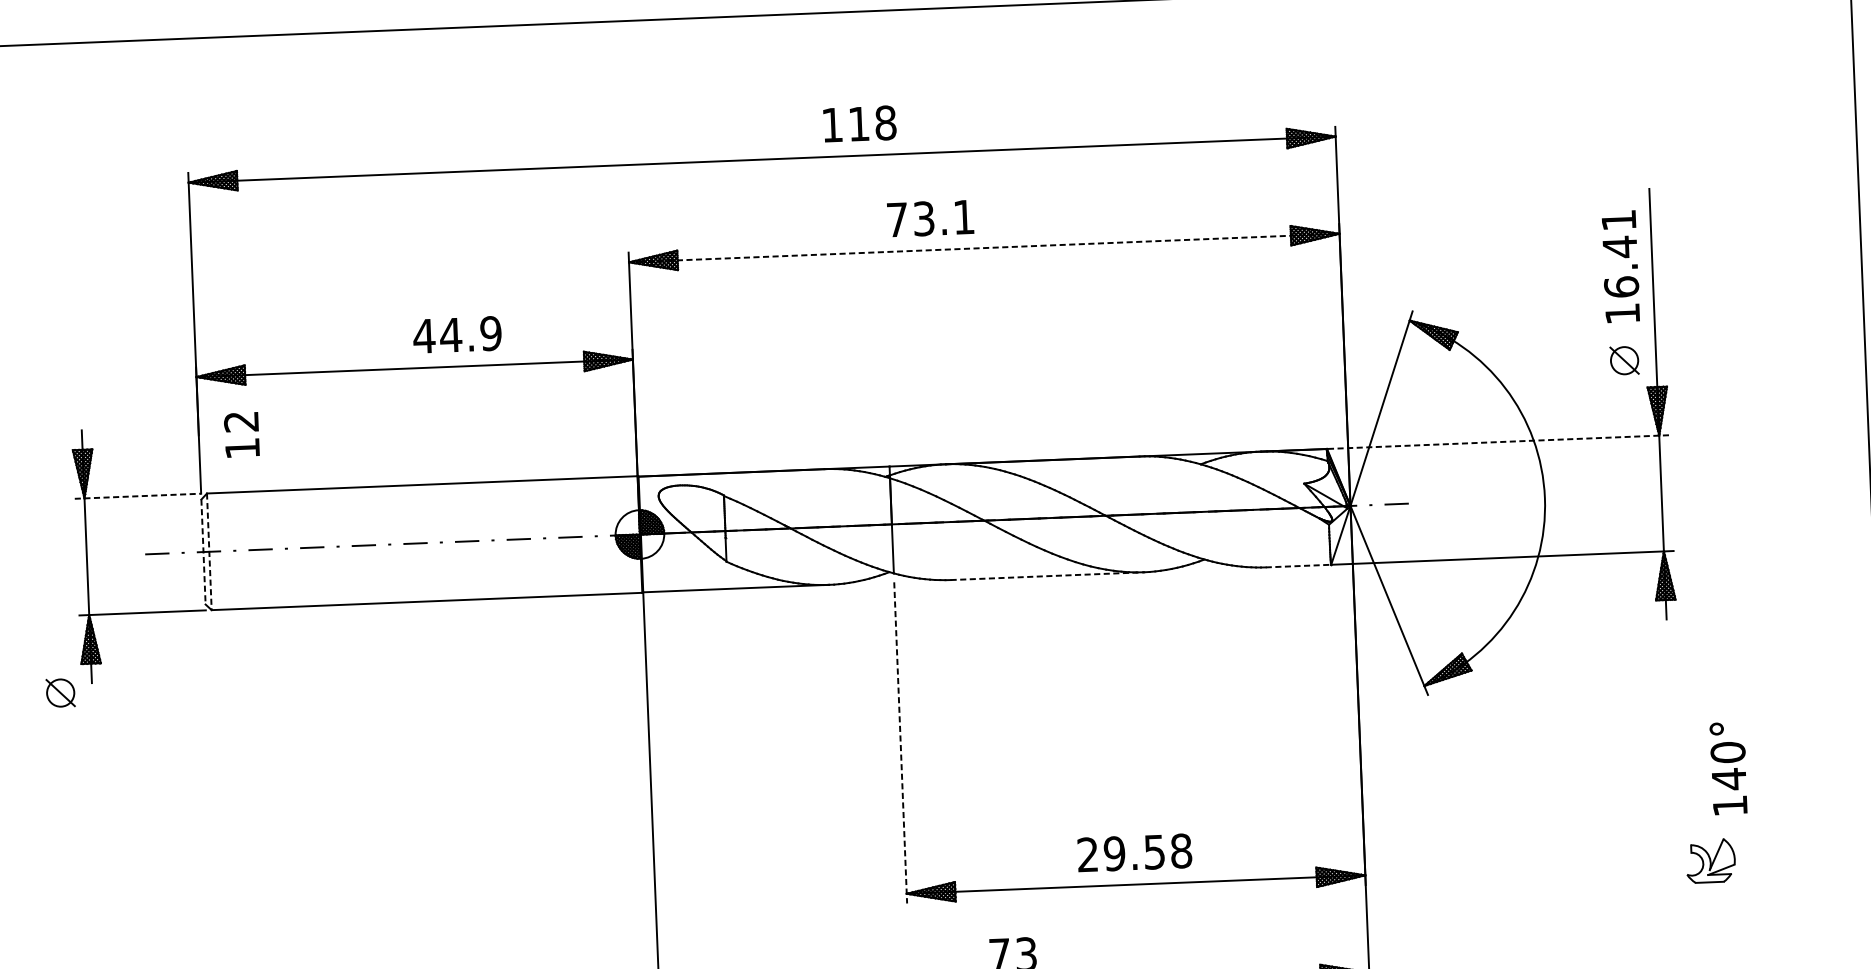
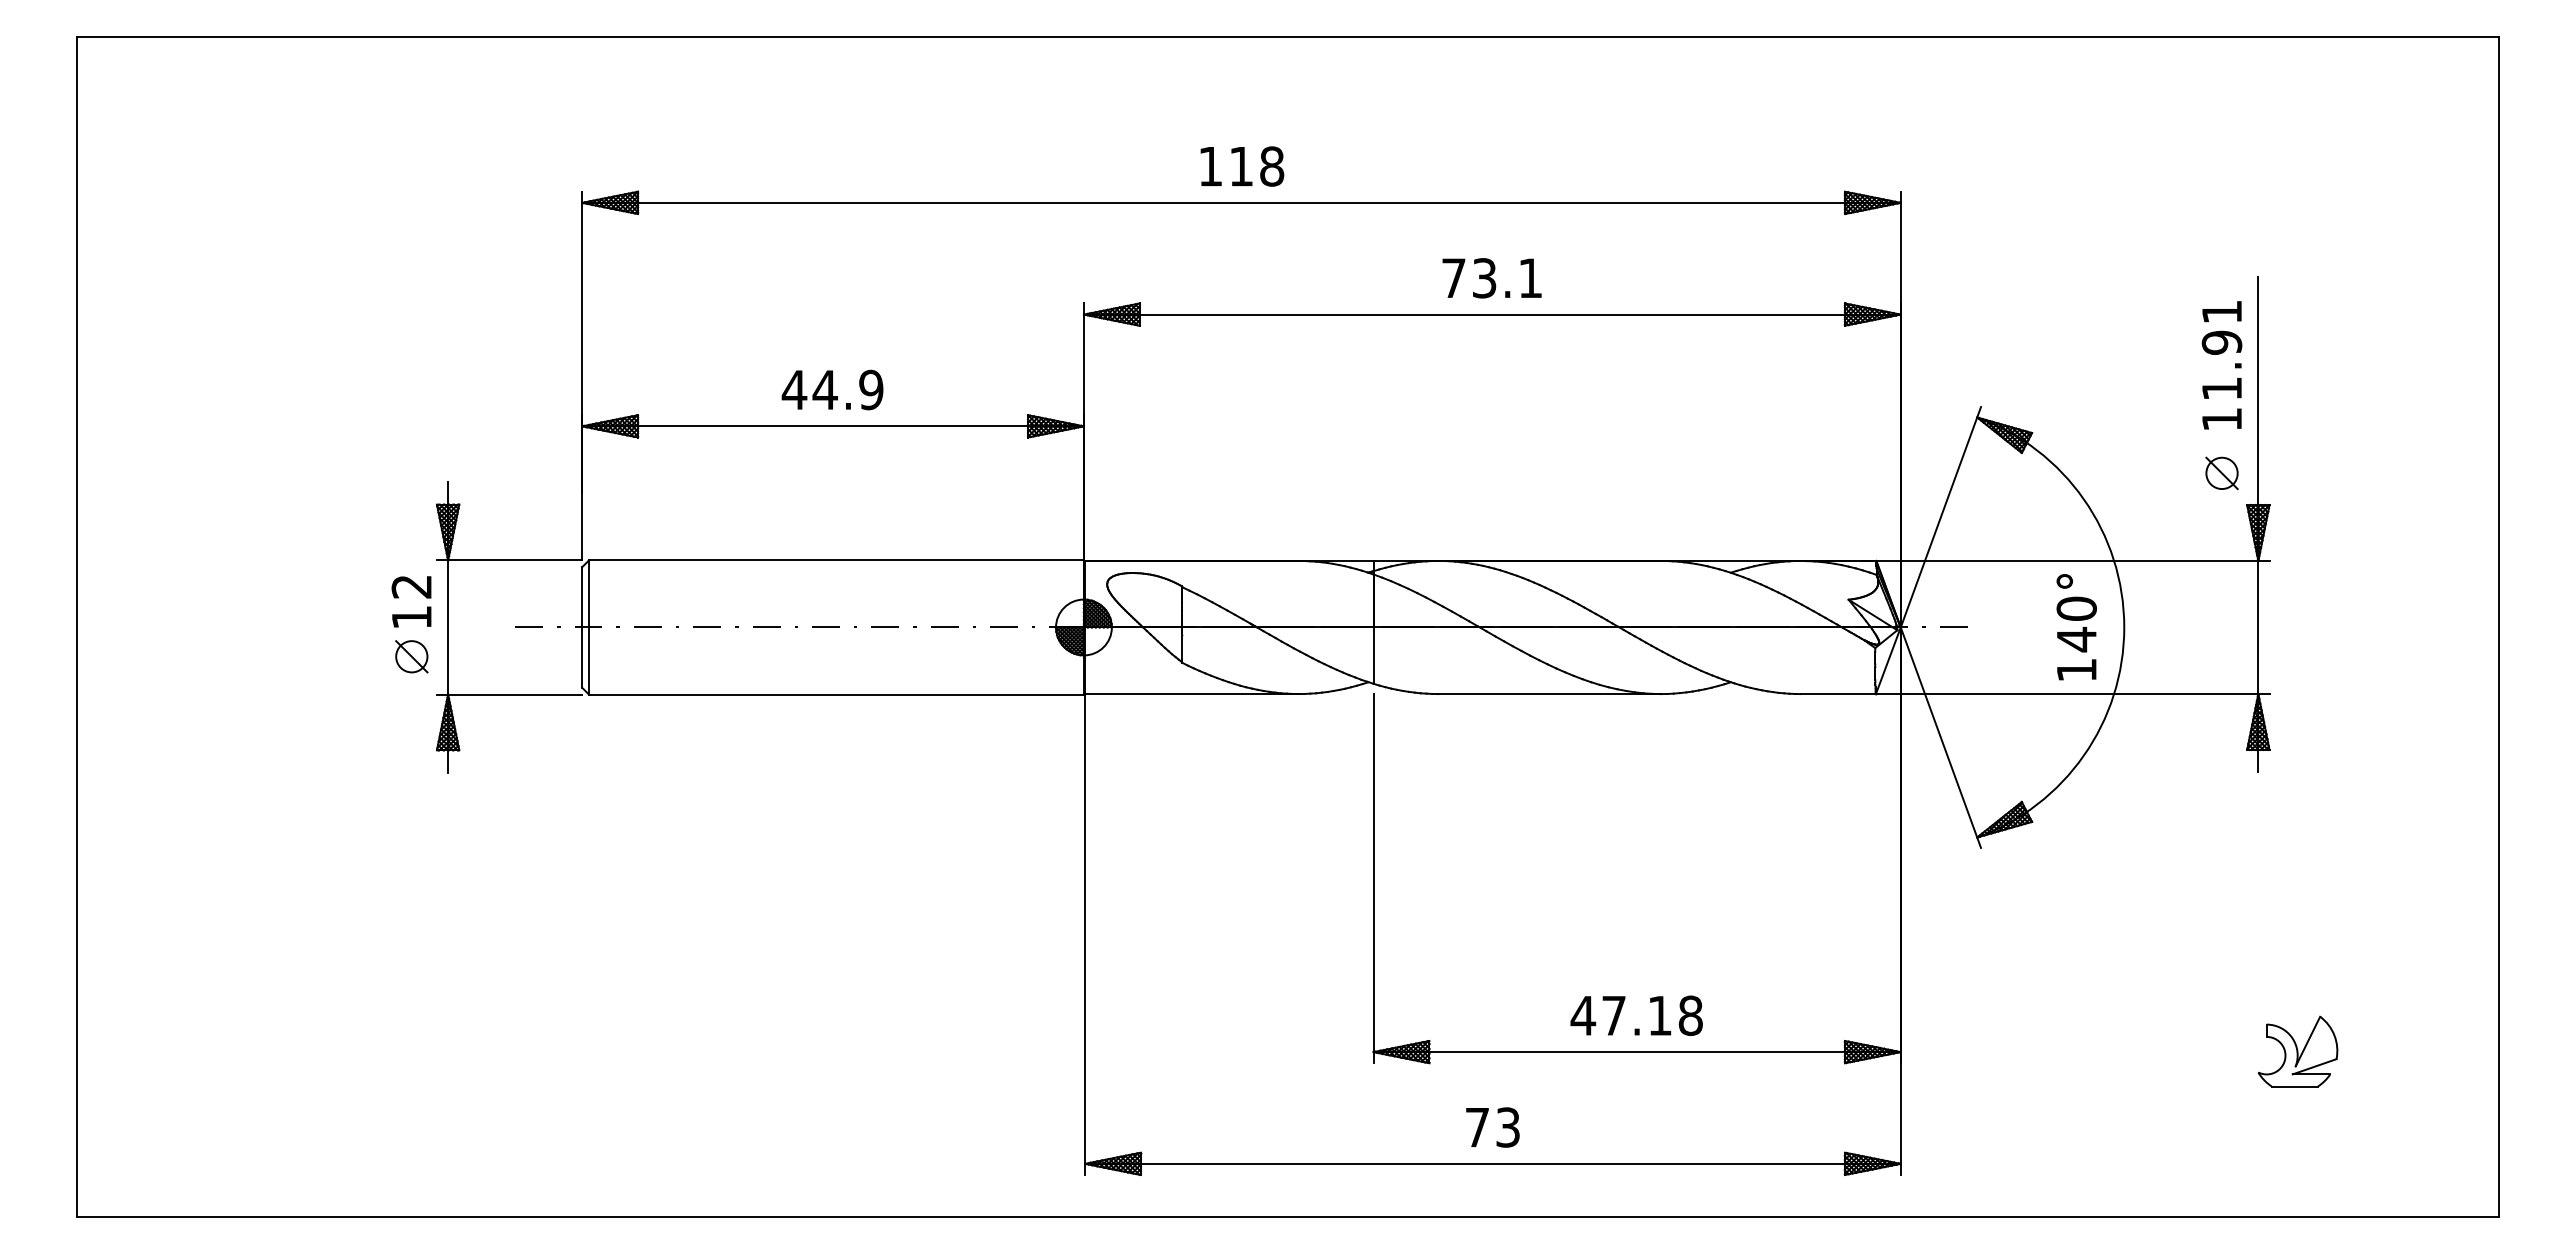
text: (860, 124) -> (1242, 166), moved
text: (930, 218) -> (1491, 278), moved
line: (984, 247) -> (1492, 314), dashed -> solid
text: (1620, 266) -> (2221, 365), 16.41 -> 11.91
text: (457, 334) -> (832, 389), moved
text: (241, 434) -> (411, 601), moved
line: (1497, 442) -> (2072, 561), dashed -> solid
line: (137, 496) -> (509, 560), dashed -> solid
line: (208, 551) -> (588, 627), dashed -> solid
line: (203, 552) -> (582, 627), dashed -> solid
line: (1298, 566) -> (1838, 694), dashed -> solid
line: (1048, 576) -> (1550, 694), dashed -> solid
part: (60, 692) -> (411, 656), moved
line: (900, 742) -> (1373, 878), dashed -> solid
text: (1728, 768) -> (2076, 627), moved
text: (1120, 853) -> (1620, 1015), 29.58 -> 47.18
part: (1710, 860) -> (2297, 1051), size x1.43

